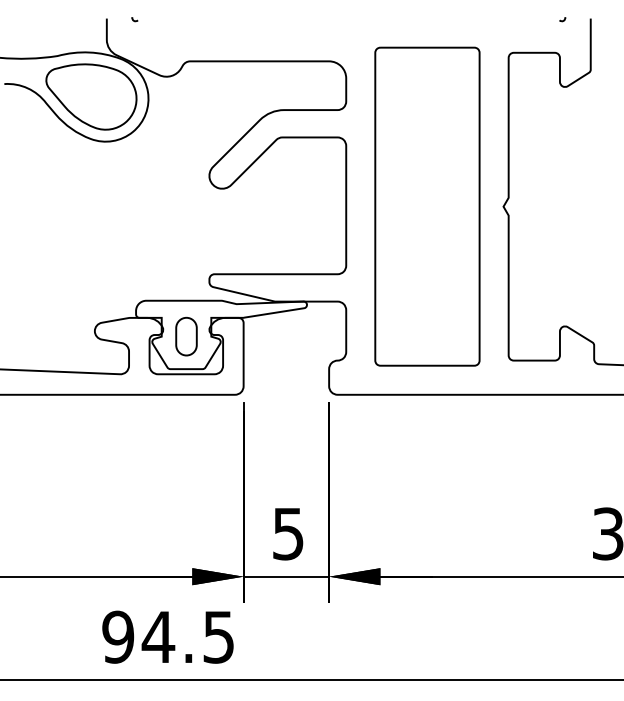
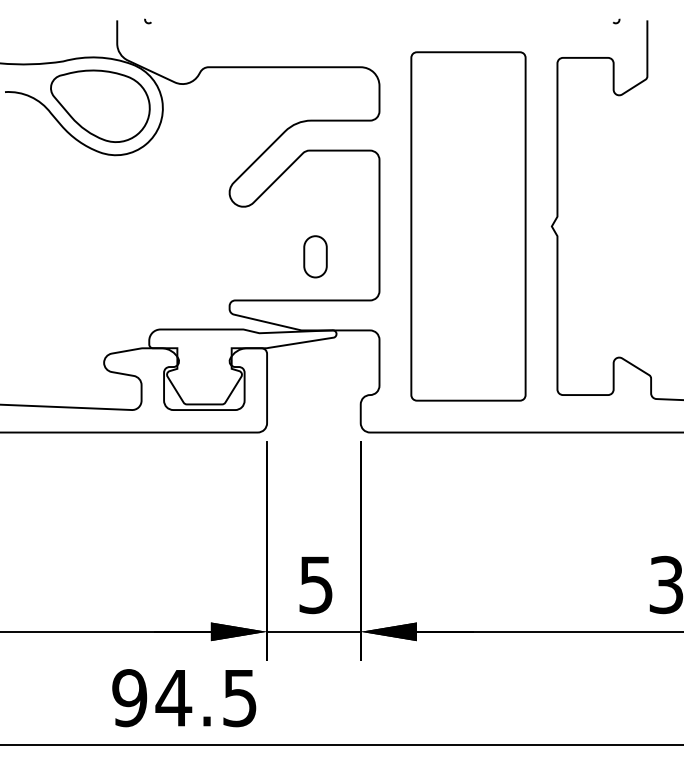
part: (186, 336) -> (315, 256), moved

